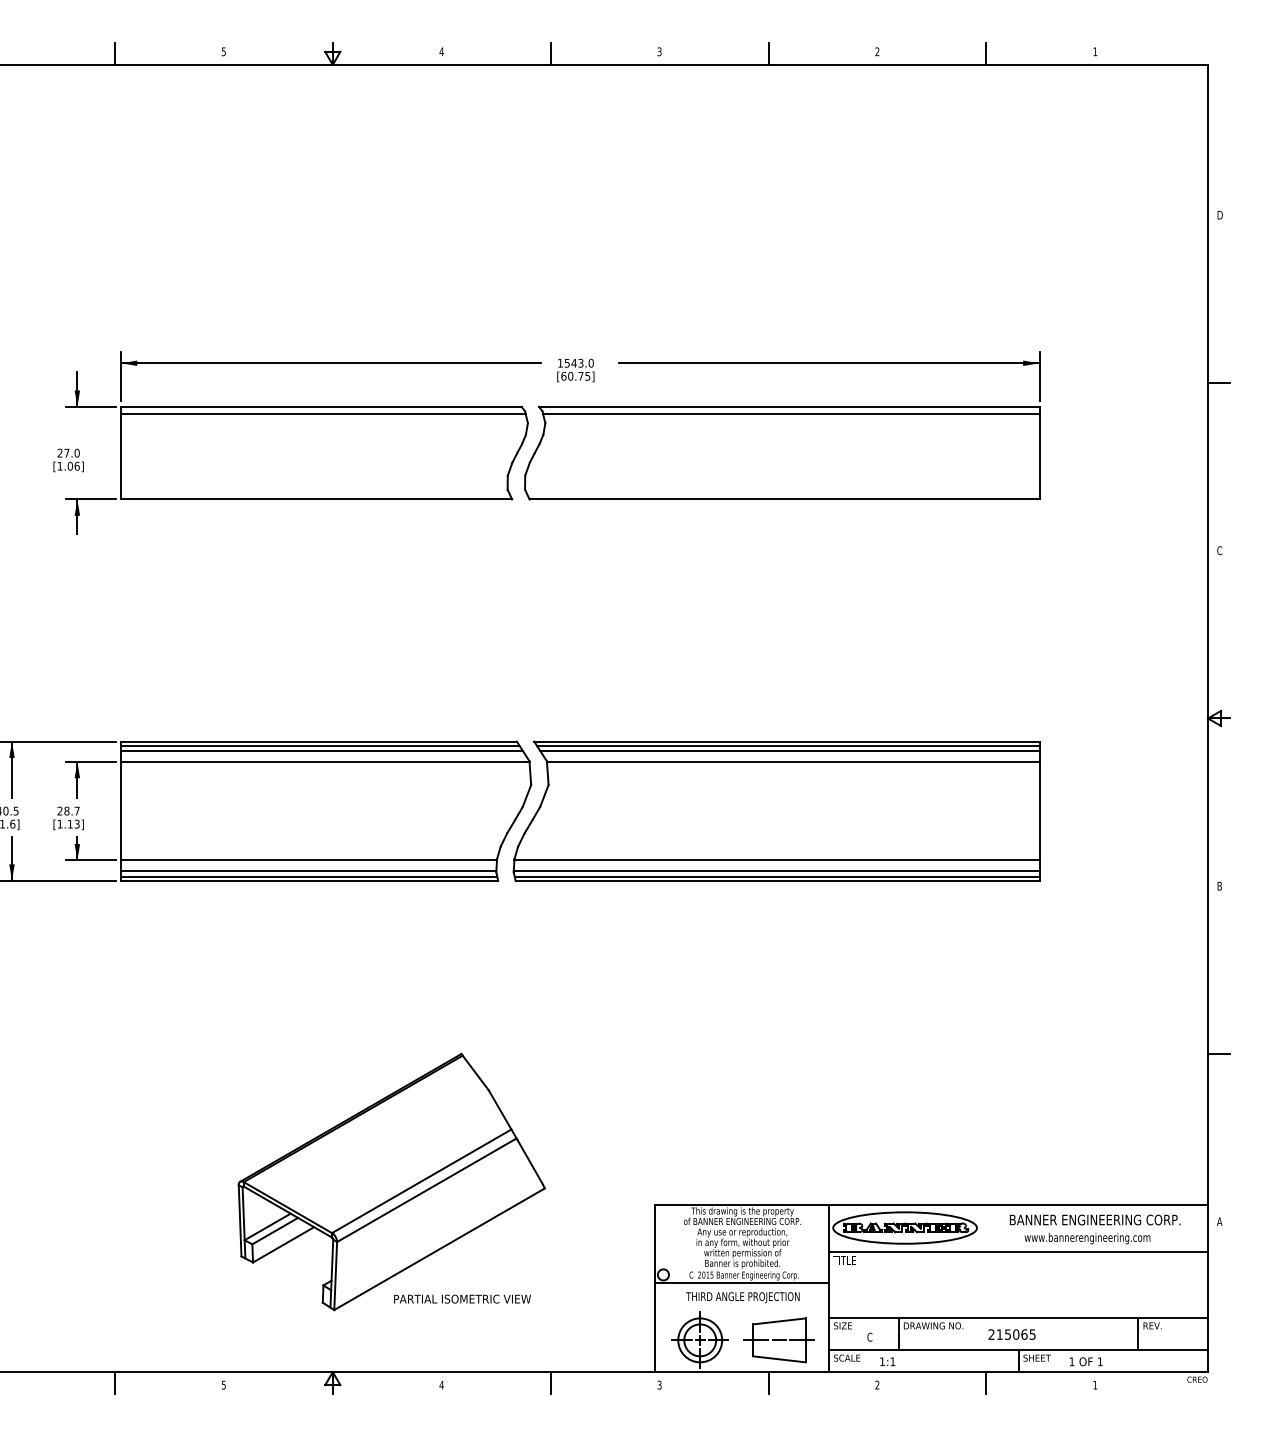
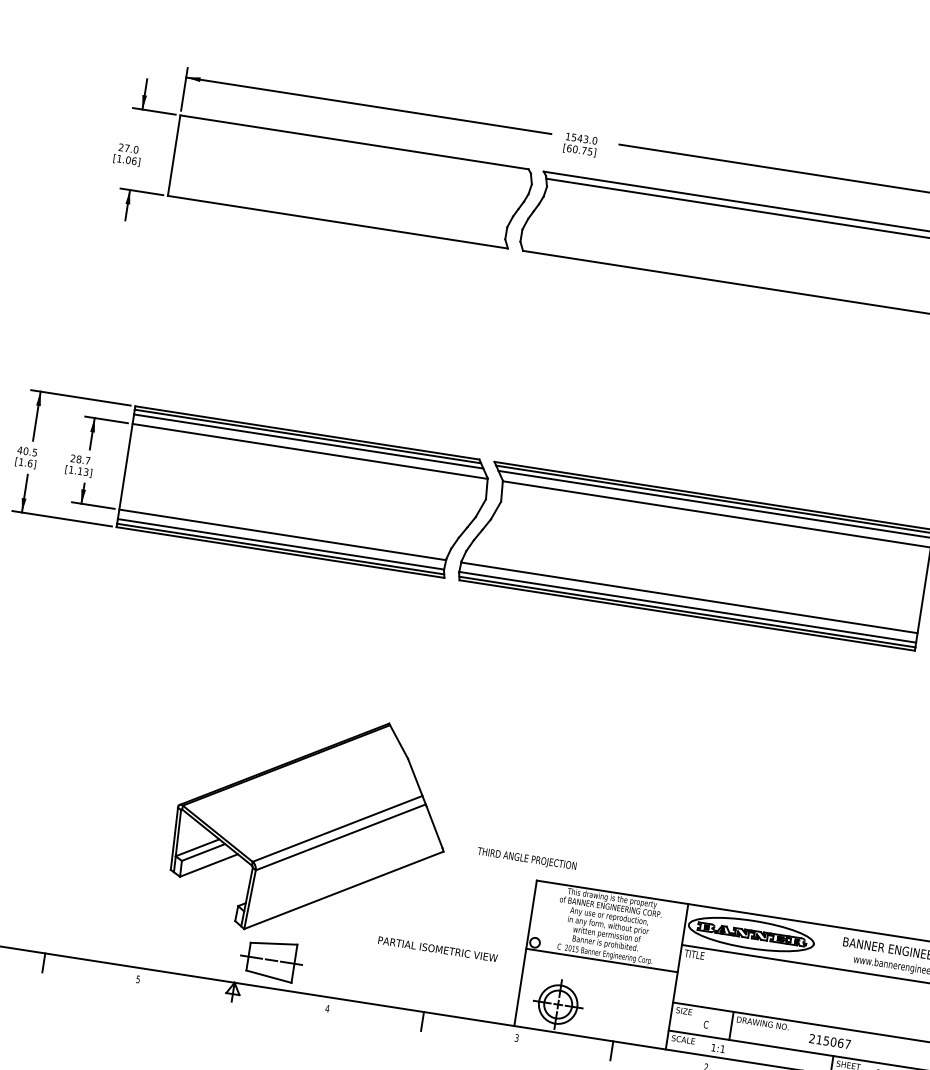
line: (322, 414) -> (354, 149), removed
text: (742, 1297) -> (526, 859), moved
text: (462, 1298) -> (438, 948), moved
text: (1032, 1334) -> (847, 1044), 215065 -> 215067
part: (778, 1340) -> (270, 960), moved

